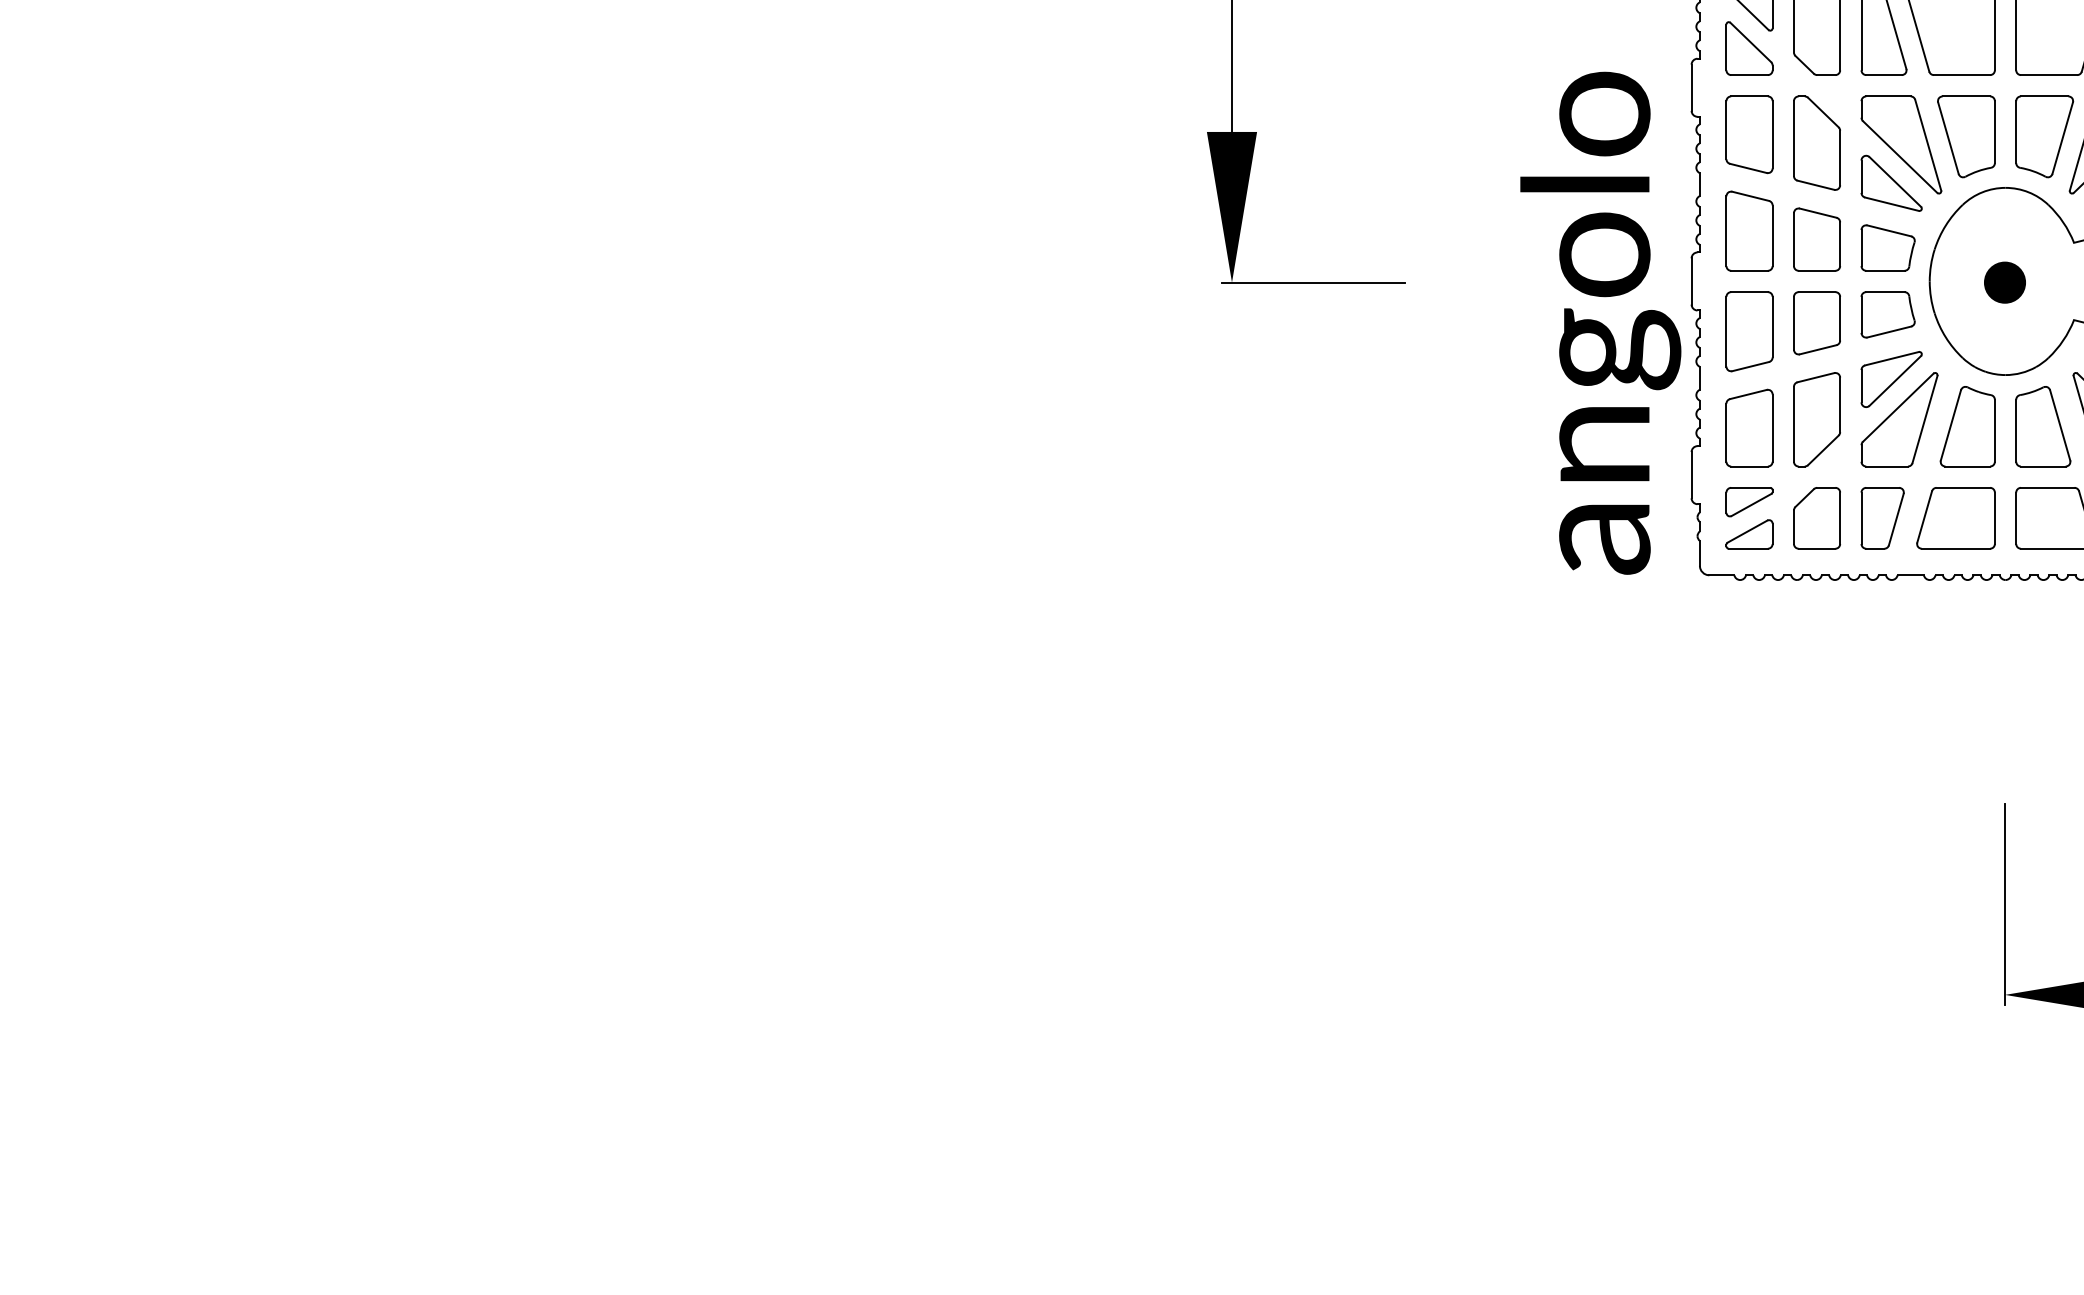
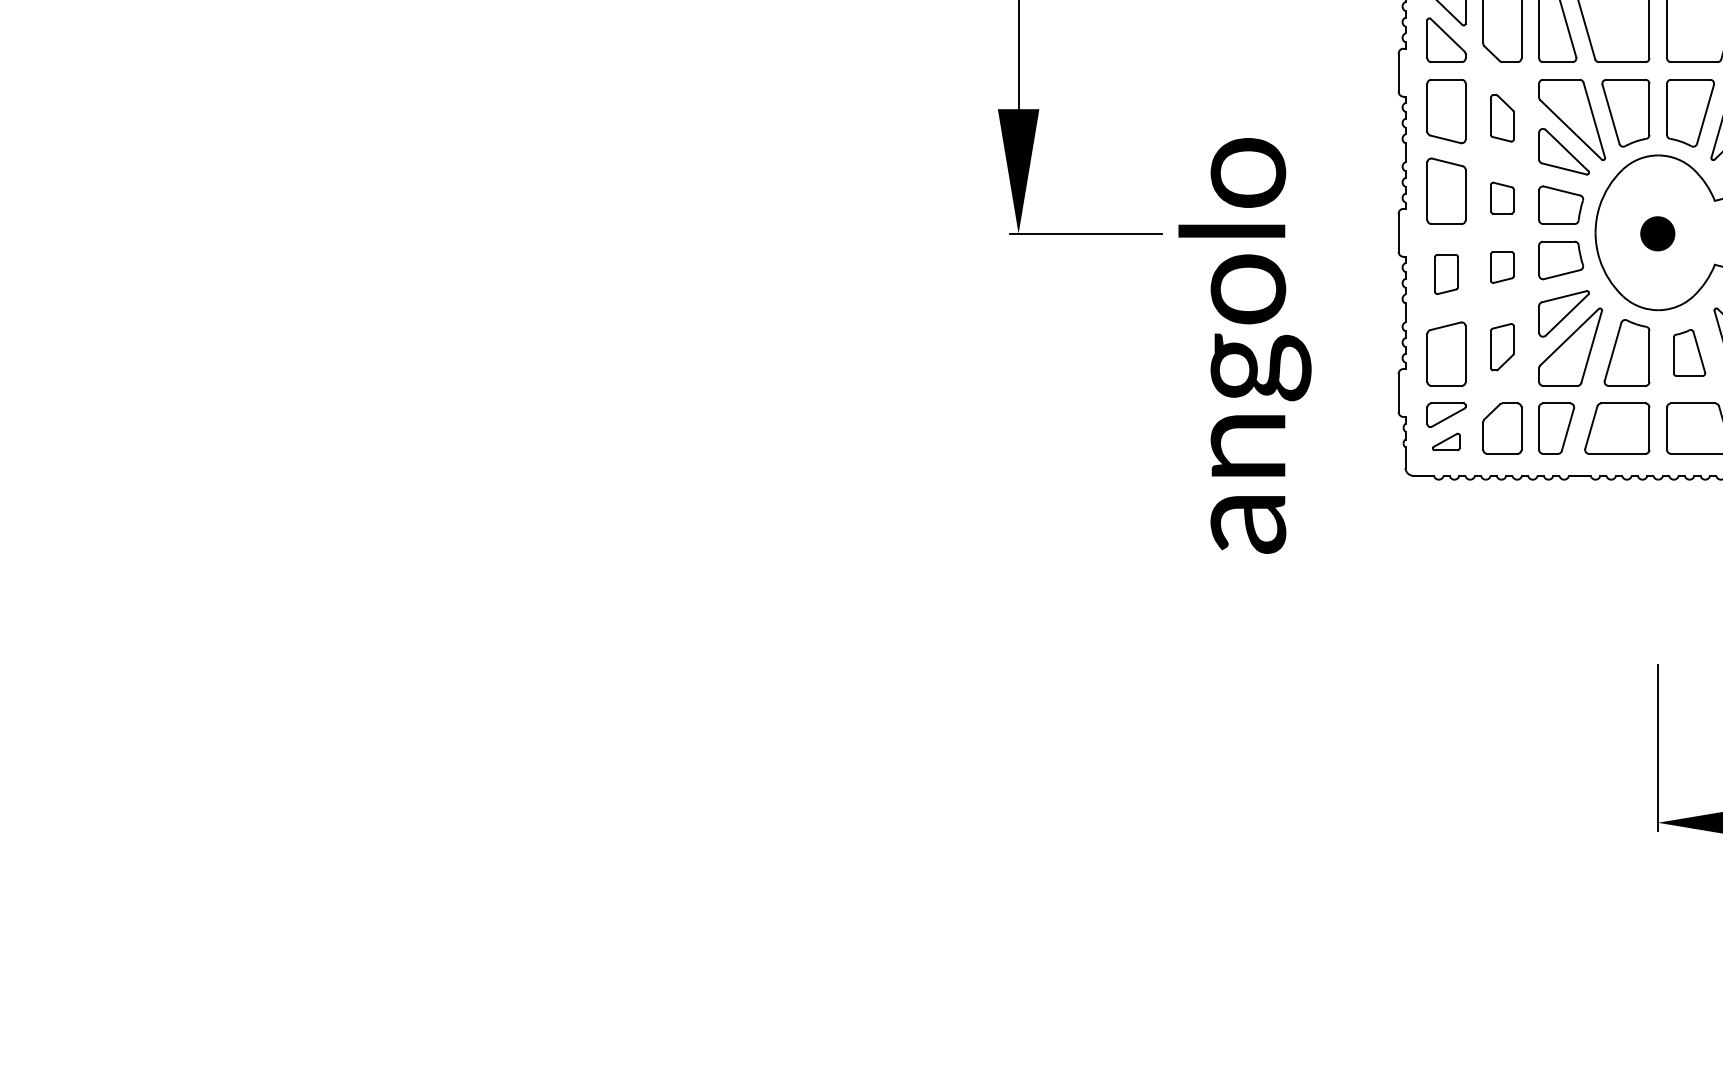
part: (1816, 142) -> (1501, 117), size x0.6
part: (1816, 239) -> (1501, 198), size x0.6
text: (1600, 322) -> (1244, 345), moved
part: (1816, 323) -> (1501, 267), size x0.6
part: (1749, 331) -> (1446, 274), size x0.6
part: (1816, 419) -> (1501, 346), size x0.6
part: (2043, 426) -> (1689, 352), size x0.7
part: (1749, 534) -> (1446, 442), size x0.7

